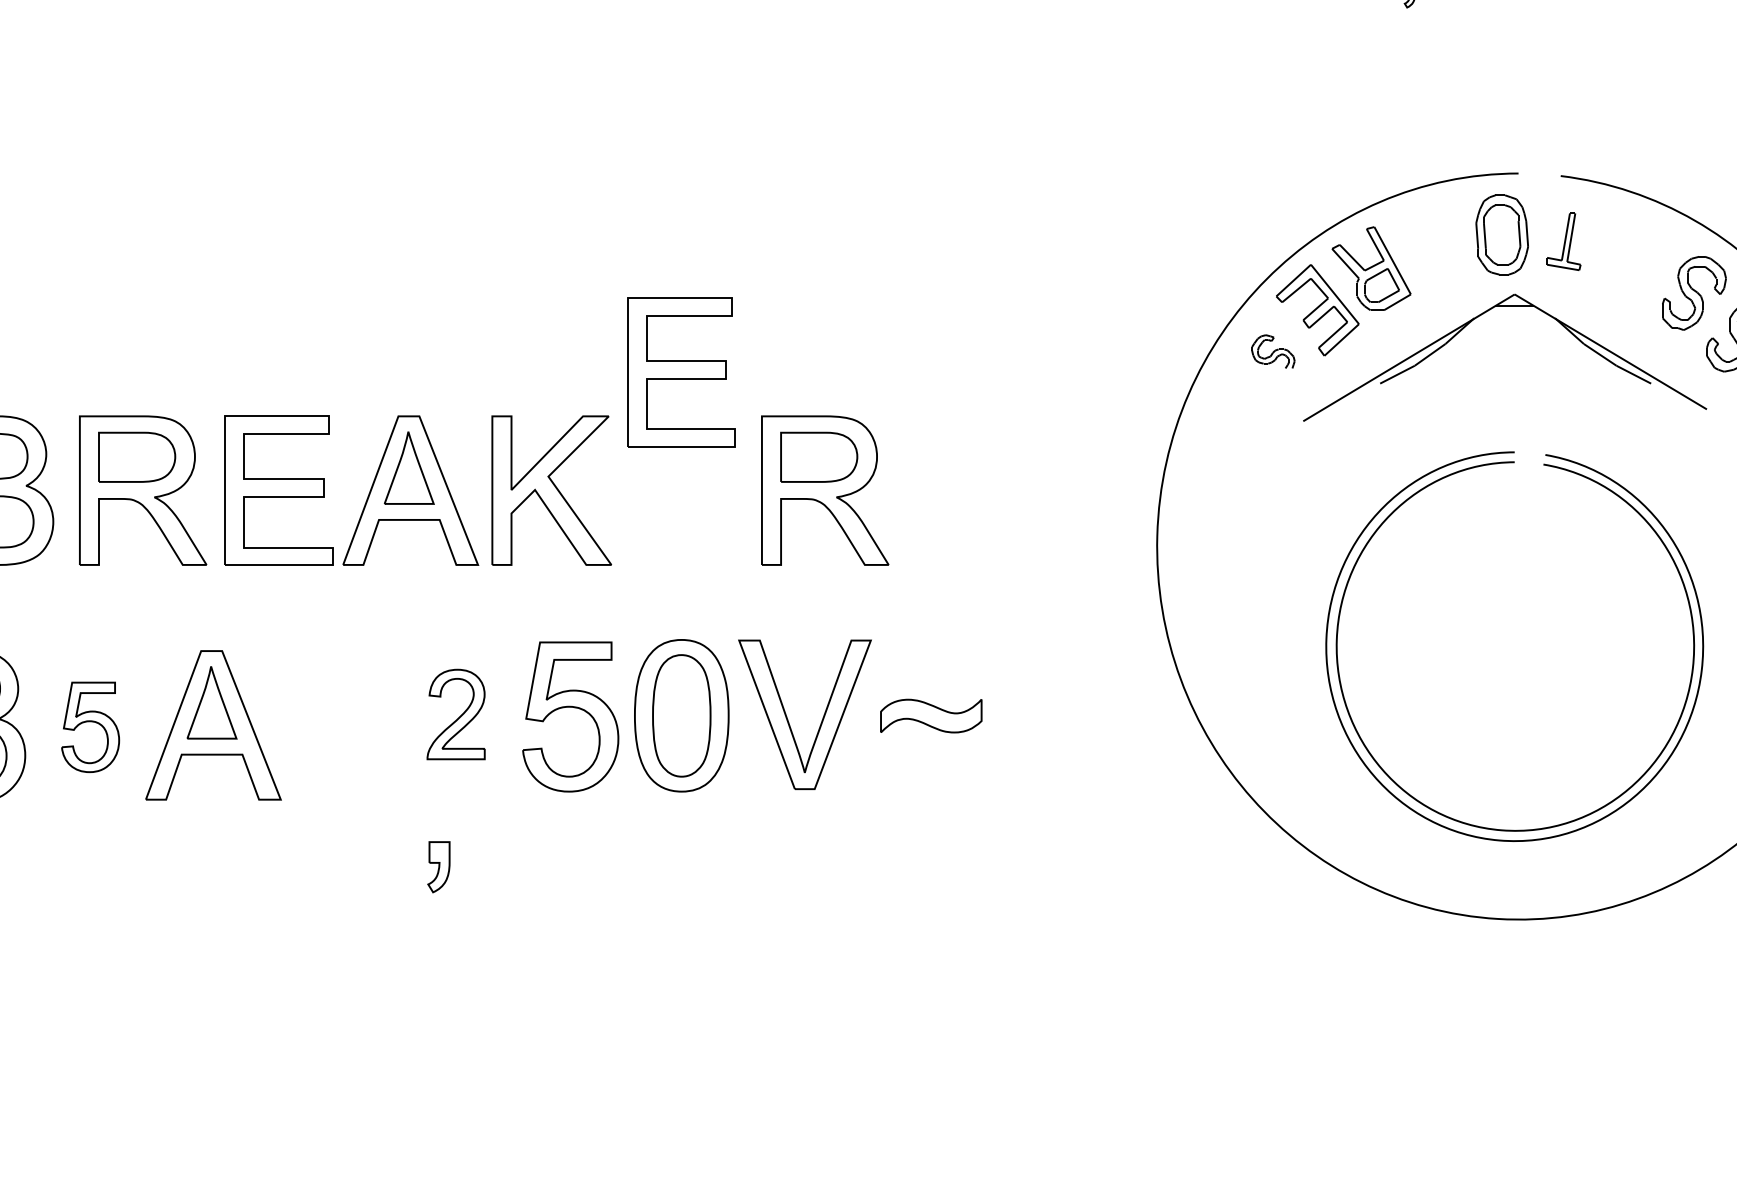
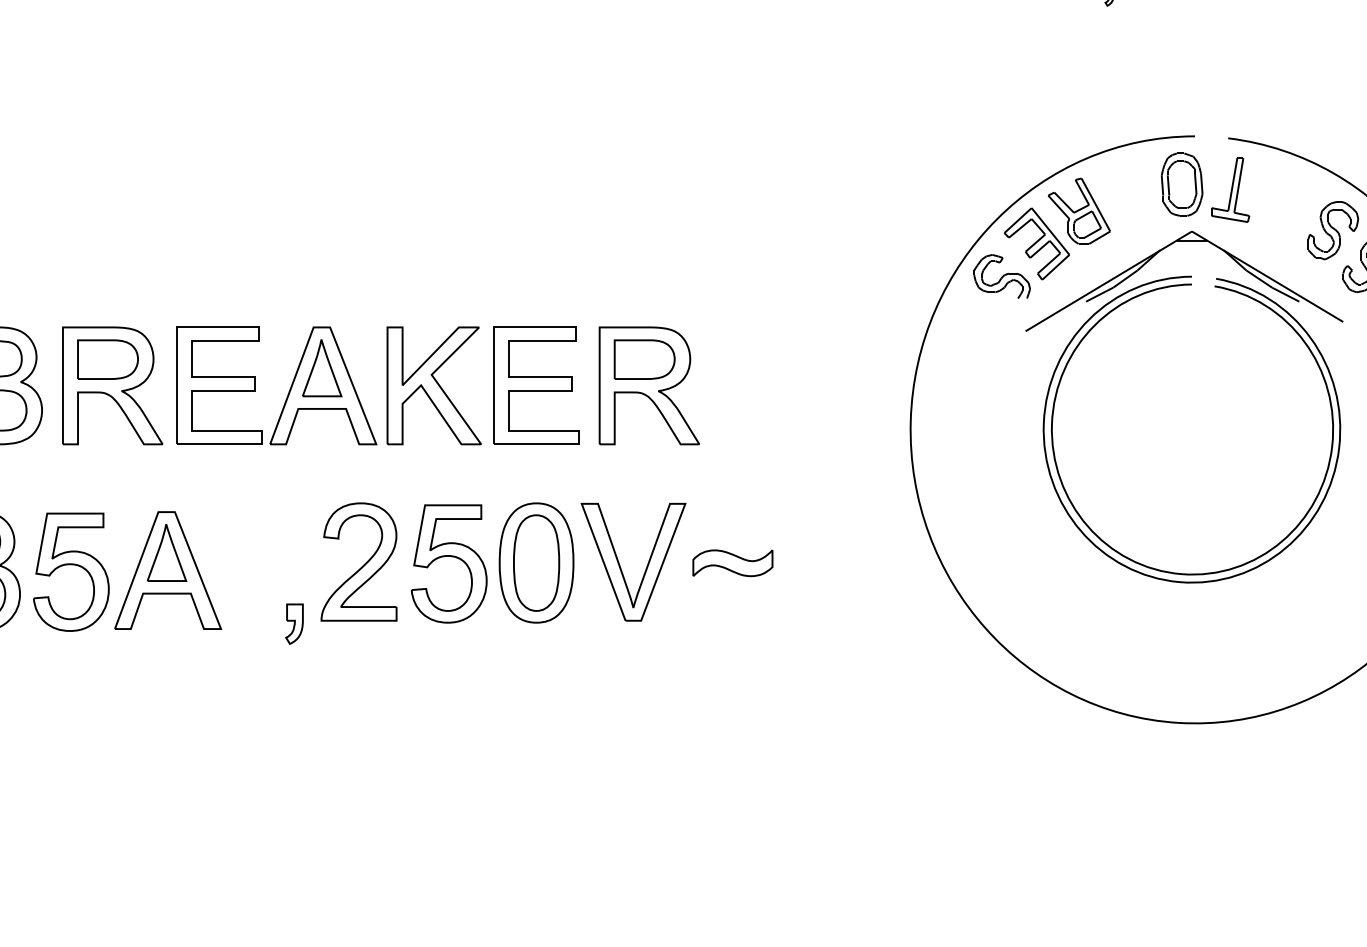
part: (1563, 241) -> (1230, 189), size x1.43
part: (1272, 351) -> (1001, 276), size x1.67
part: (681, 371) -> (536, 385), moved
part: (1338, 656) -> (1053, 437), moved
part: (455, 713) -> (358, 561), size x1.67
part: (90, 726) -> (71, 571), size x1.67
part: (438, 866) -> (294, 623), moved

